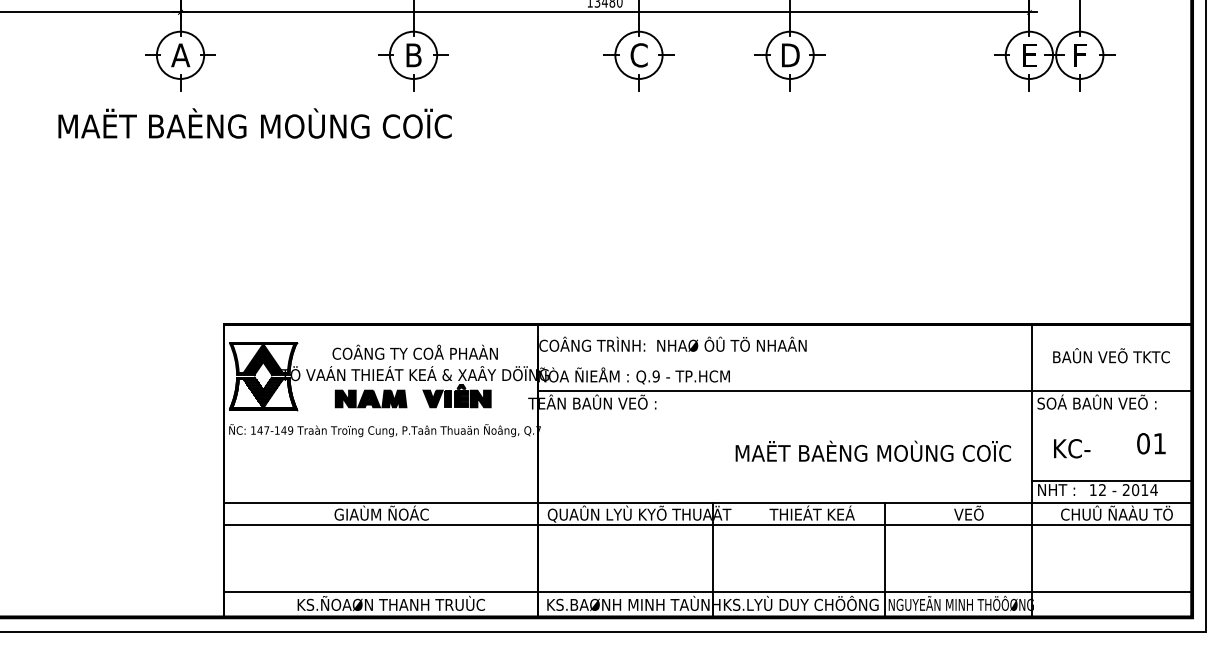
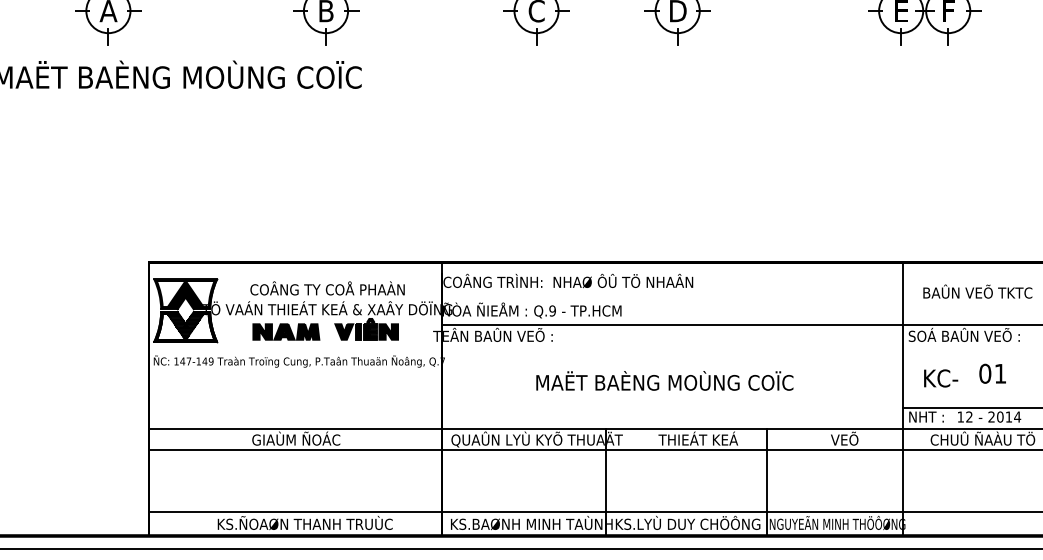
text: (1151, 443) -> (992, 373), moved
text: (872, 450) -> (664, 380), moved

